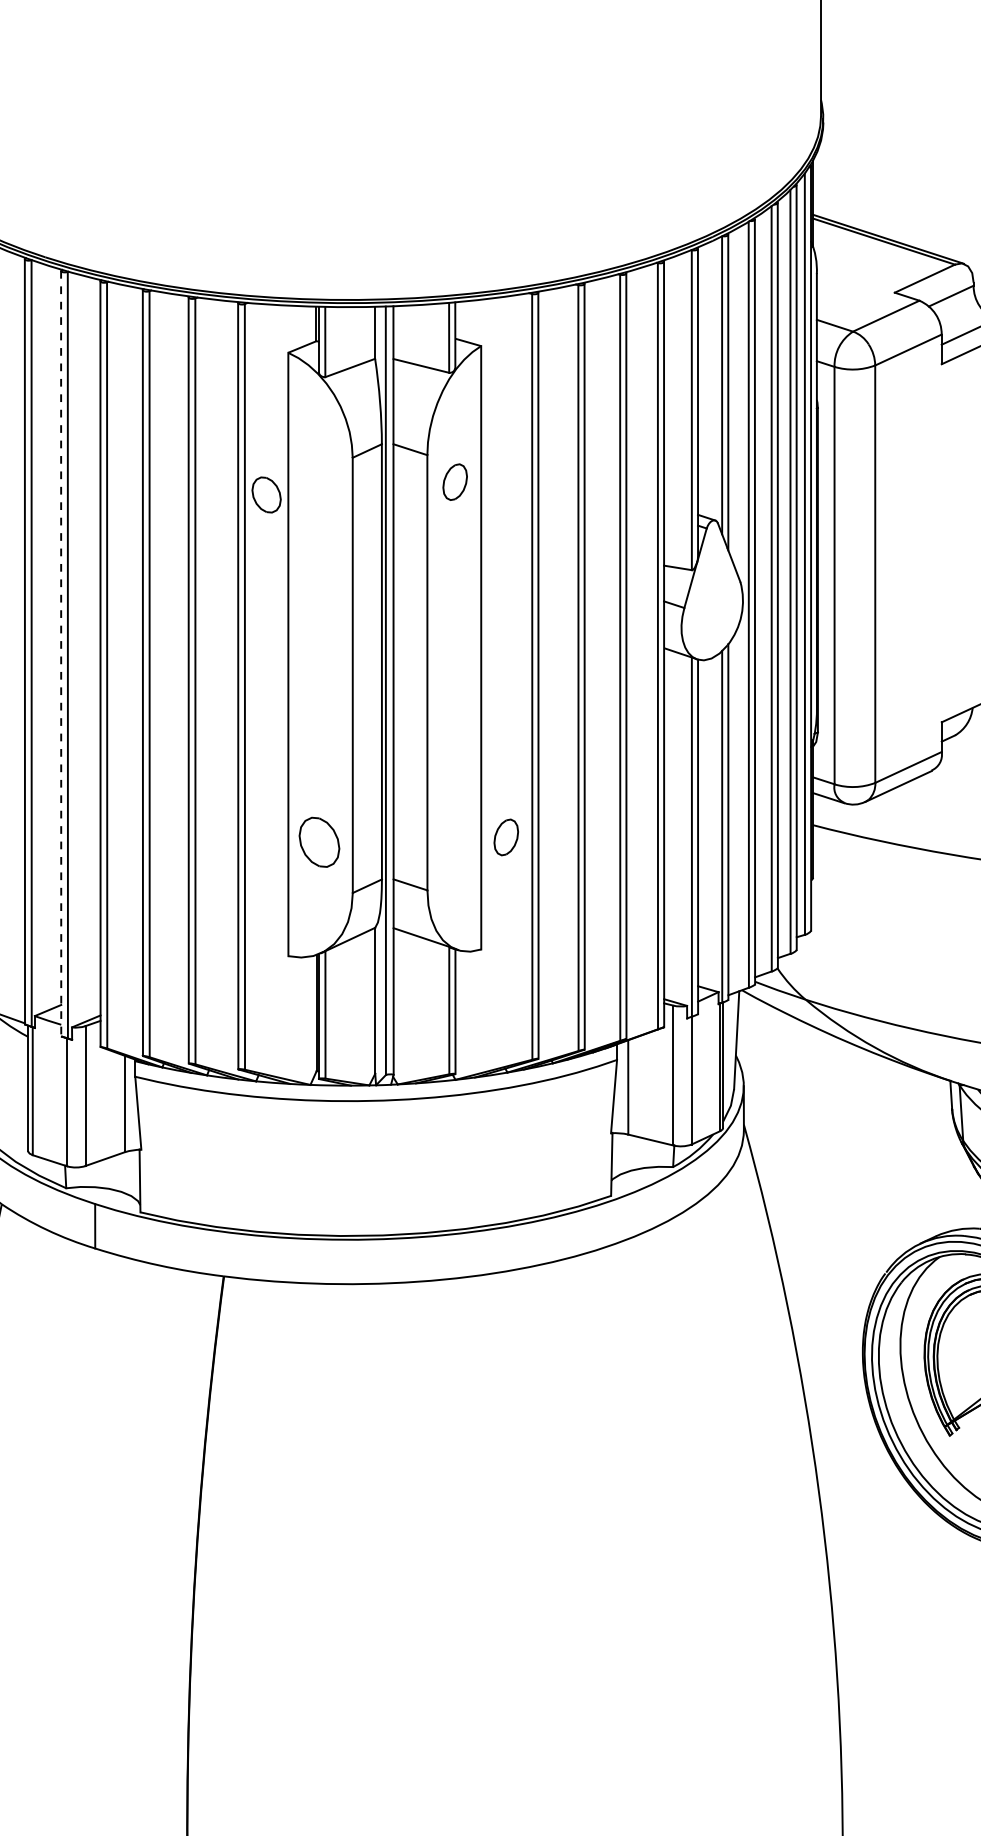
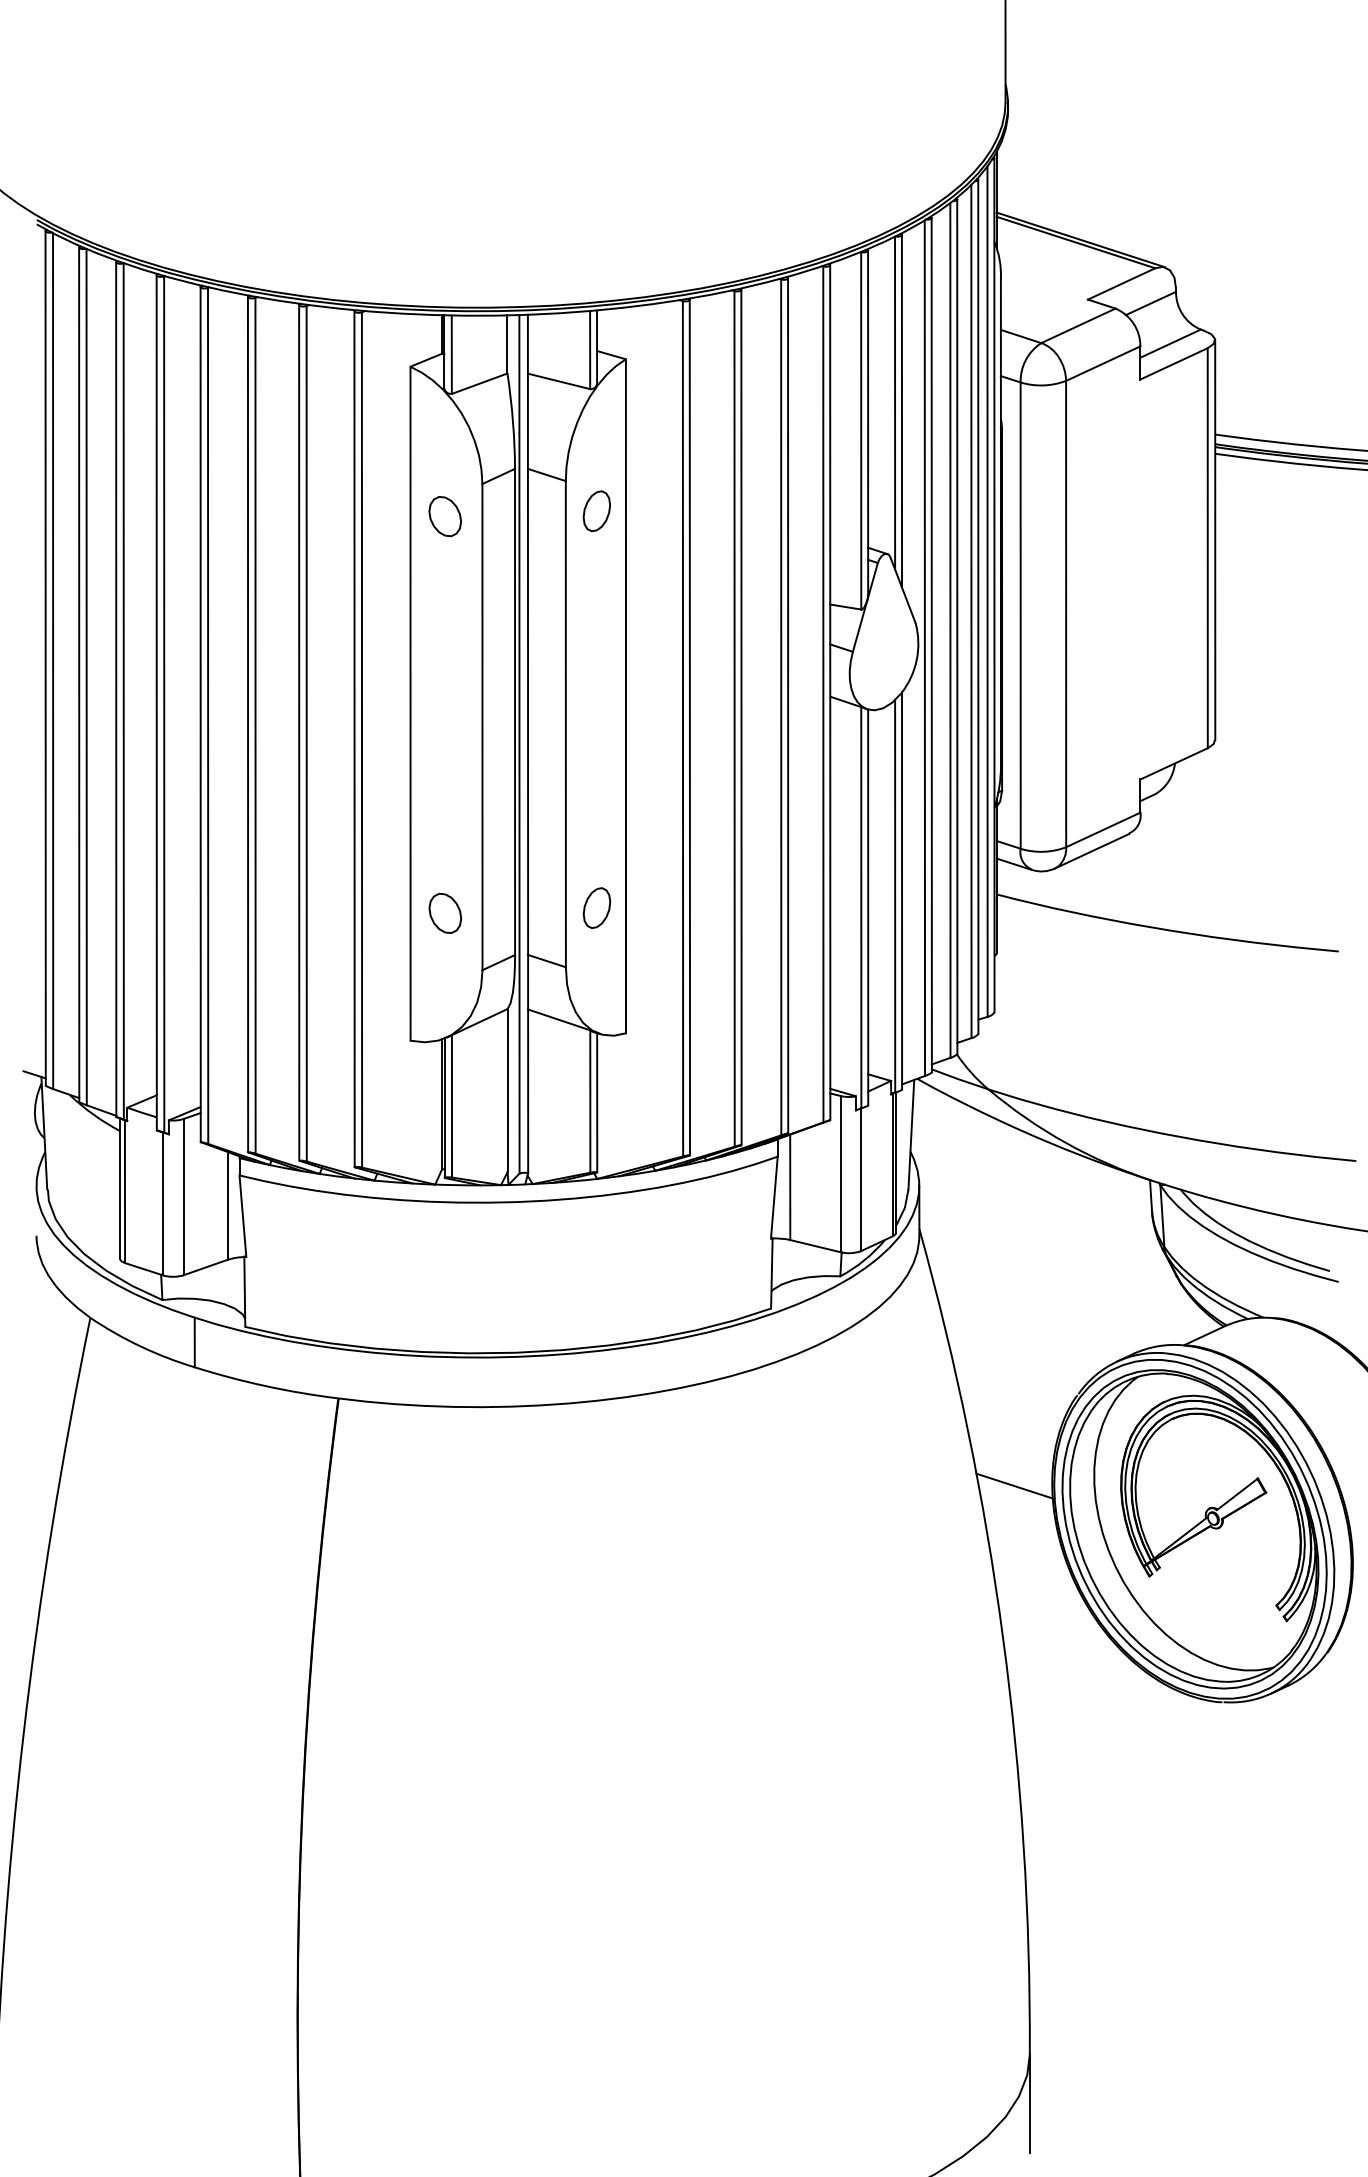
part: (265, 494) -> (444, 516), moved
line: (60, 653) -> (156, 702), dashed -> solid
part: (505, 836) -> (596, 907), moved
part: (319, 841) -> (445, 912), size x0.71
line: (829, 1354) -> (1014, 1485), added

